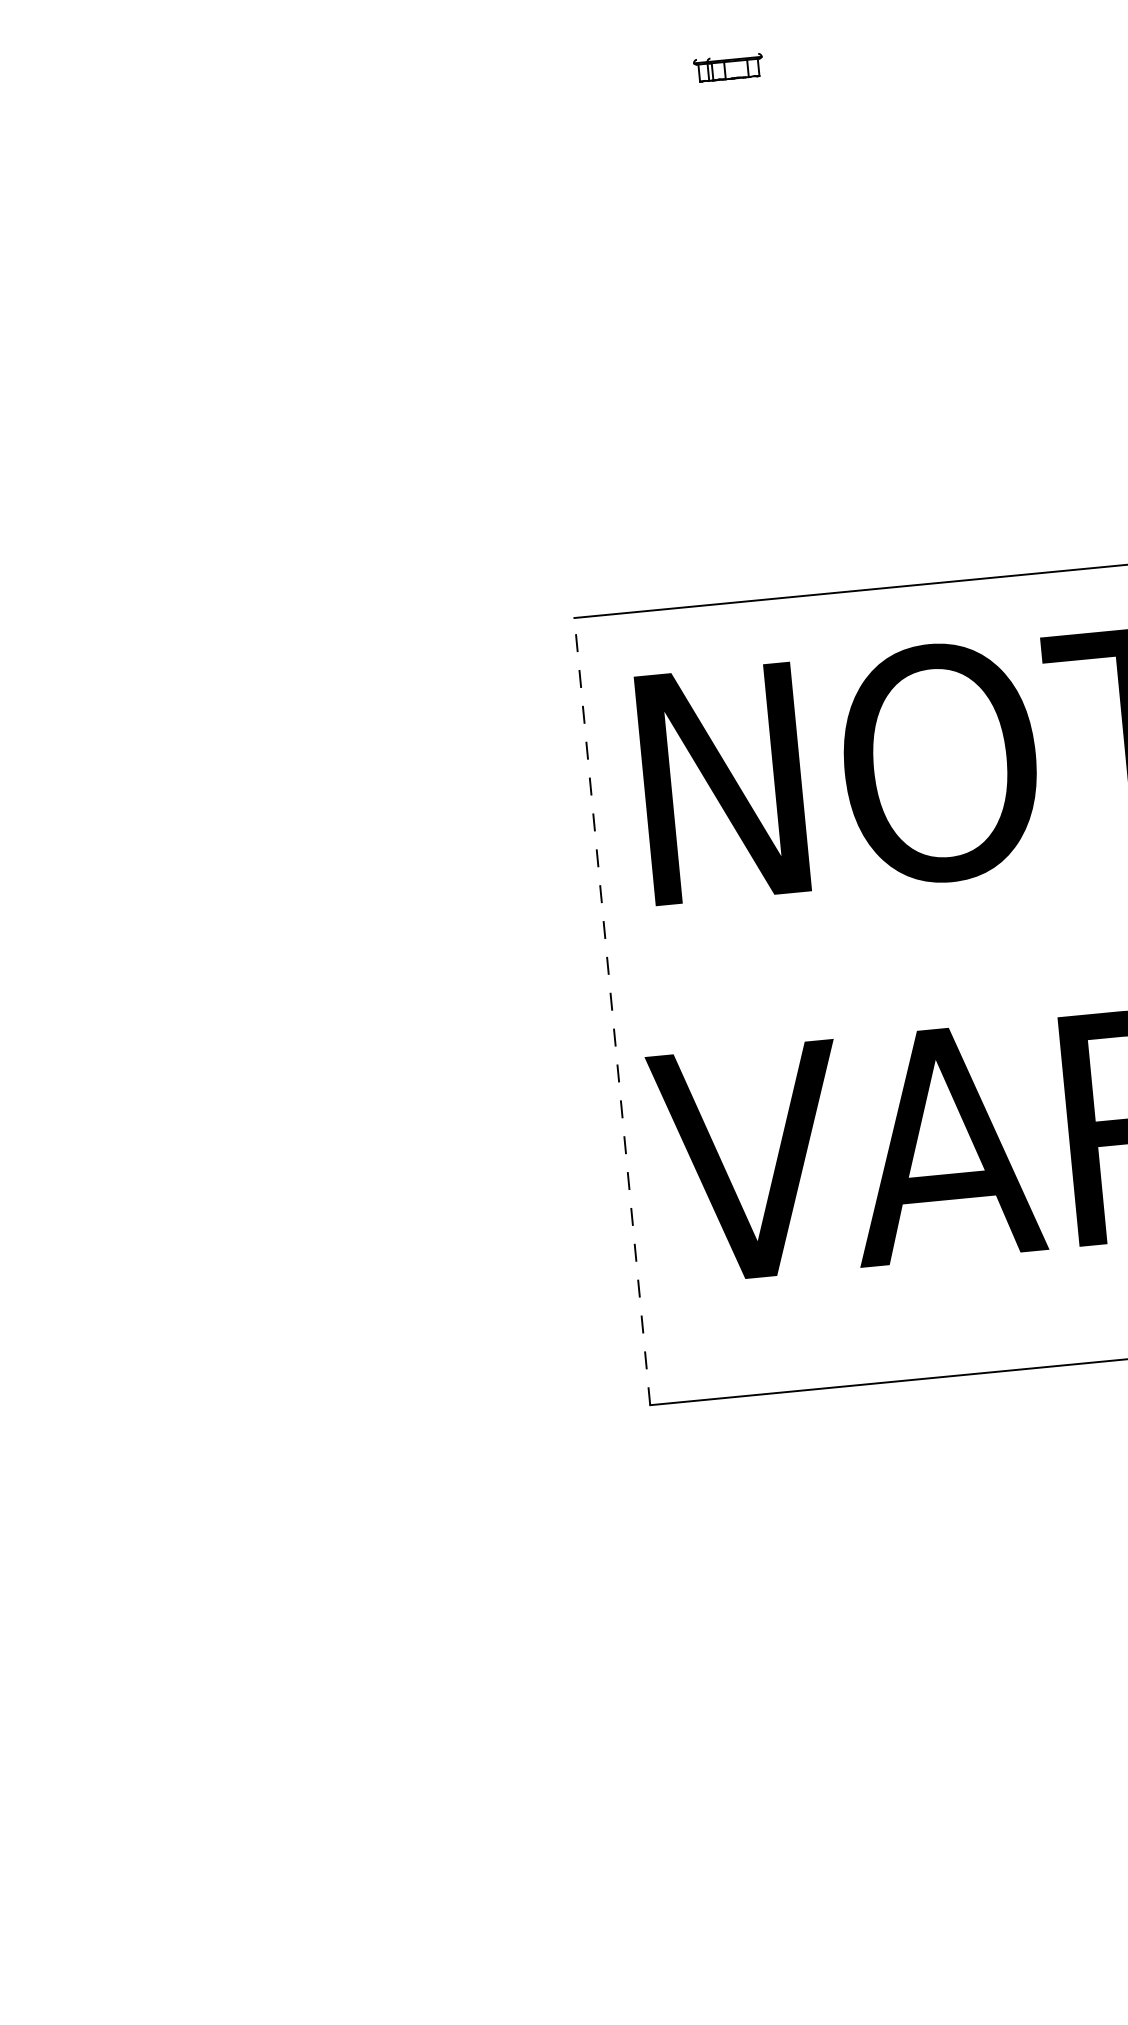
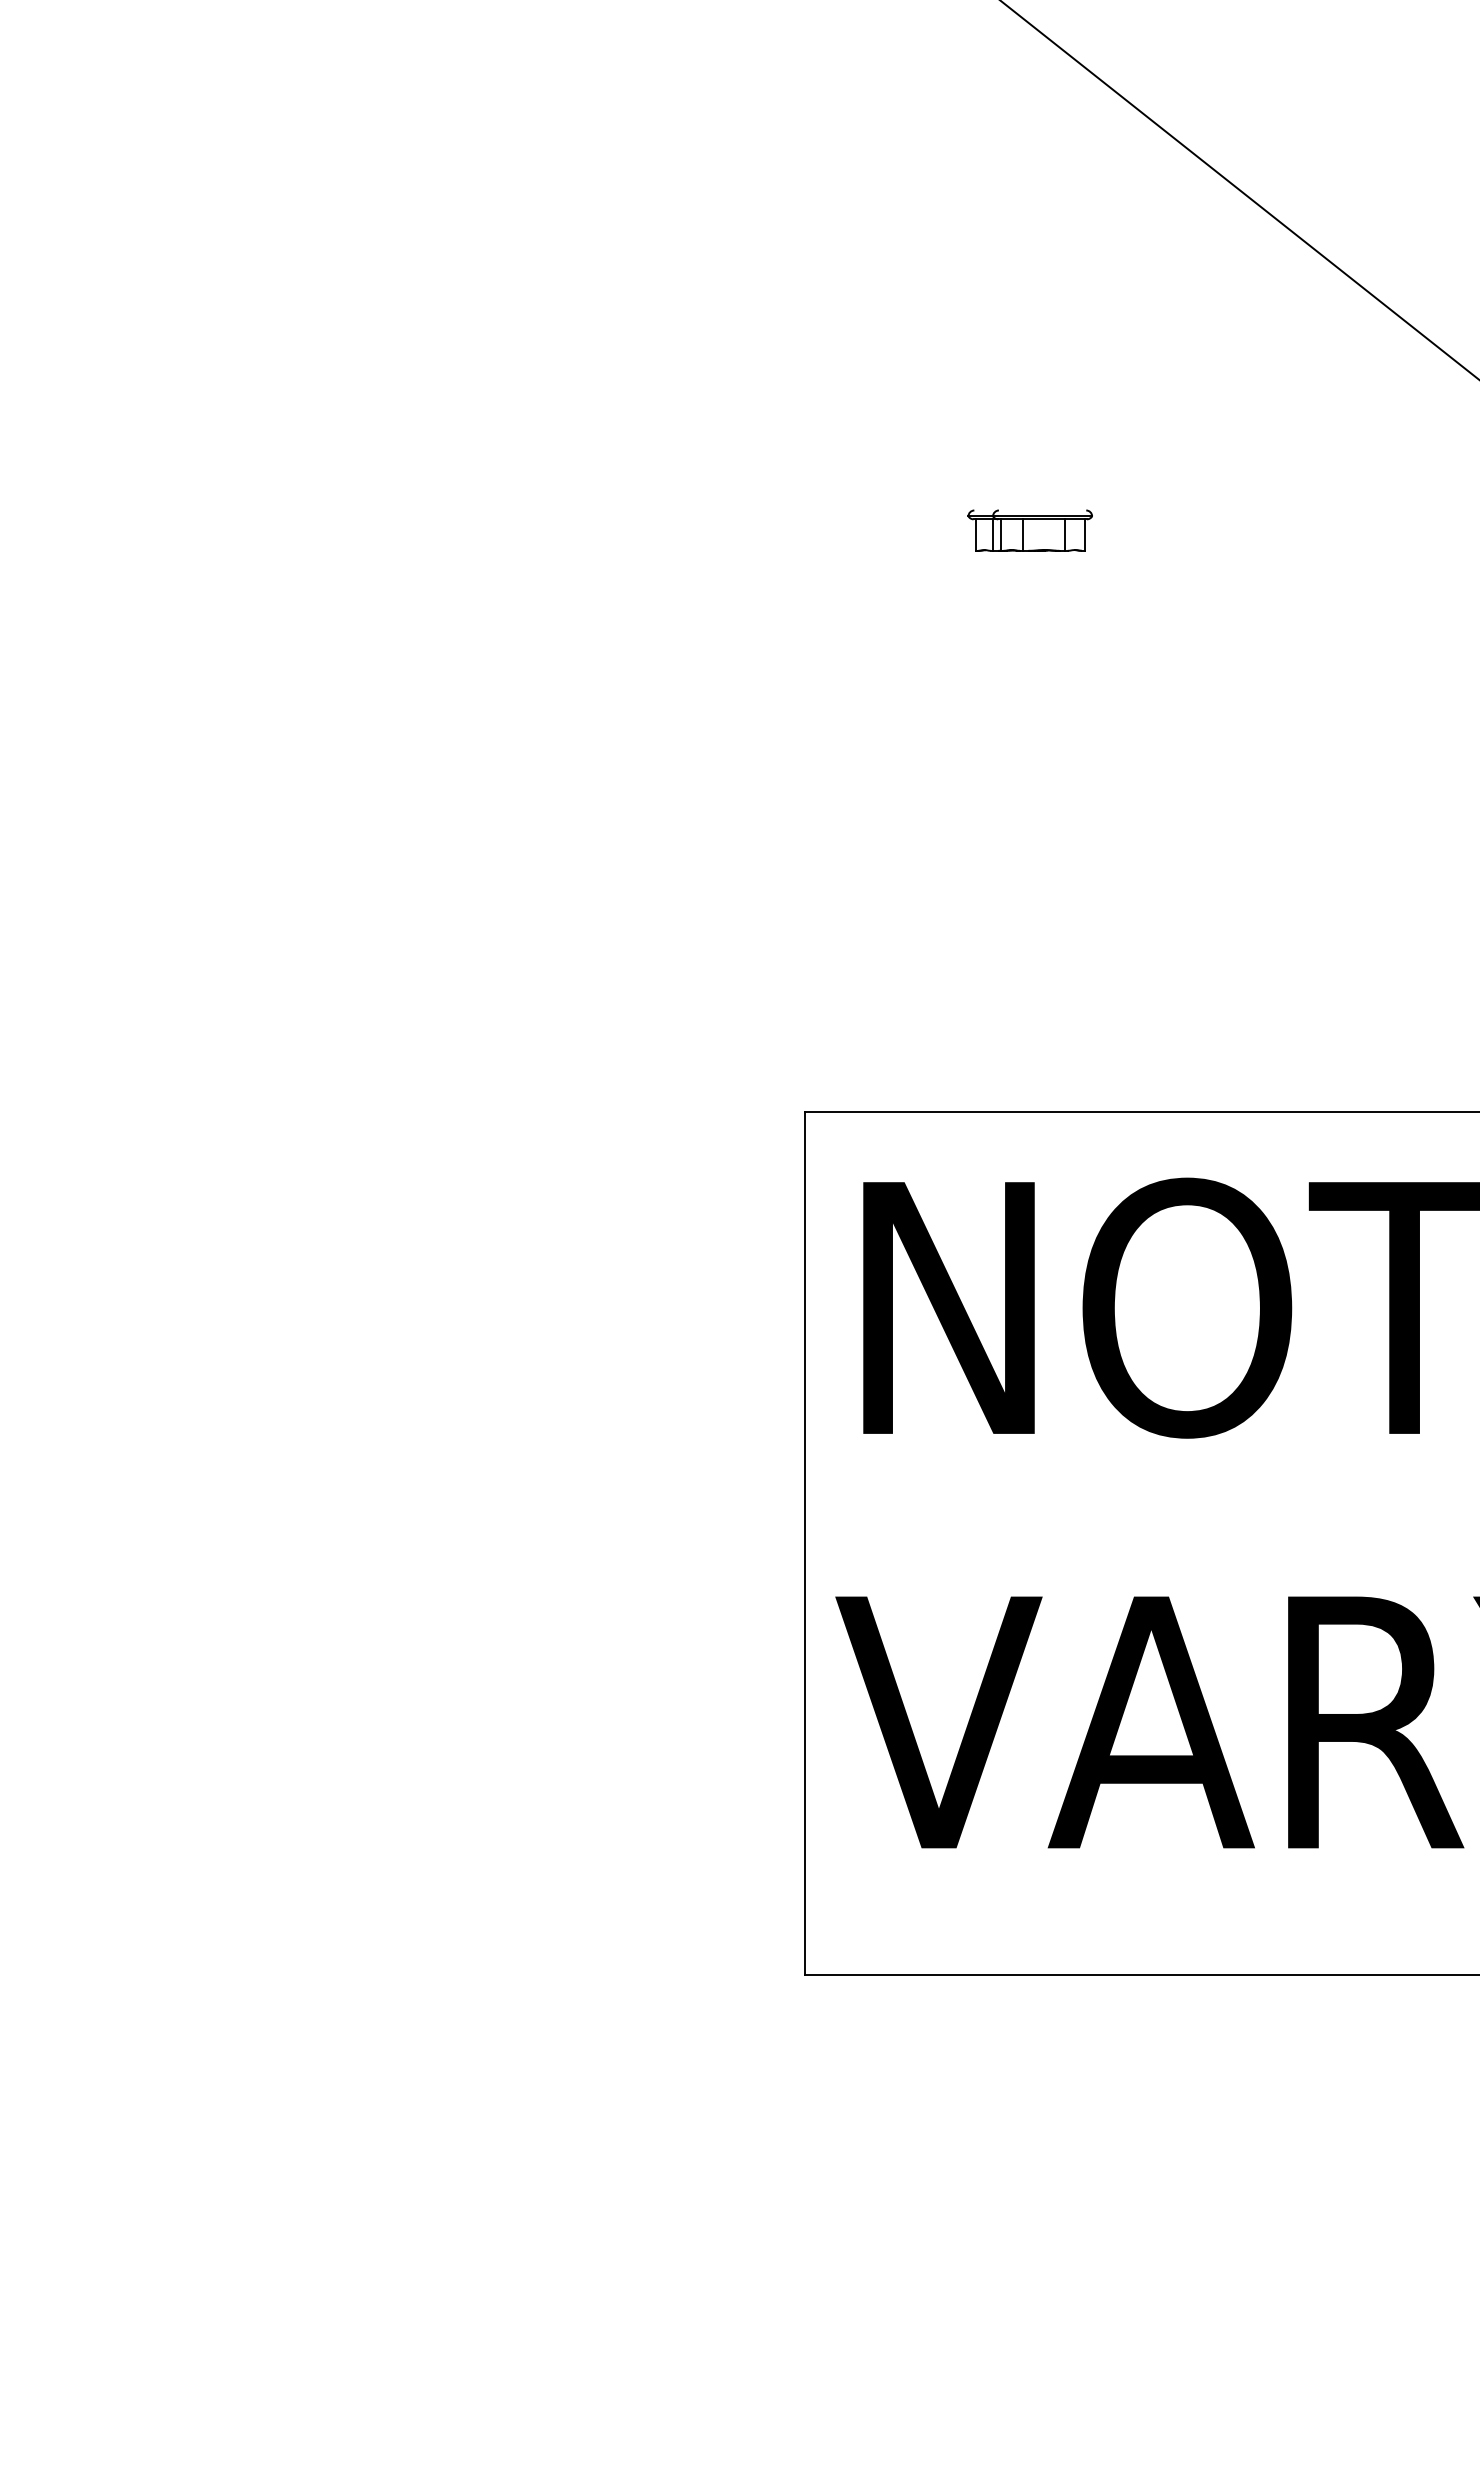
part: (728, 67) -> (1029, 530), size x1.67
line: (612, 1011) -> (805, 1543), dashed -> solid

